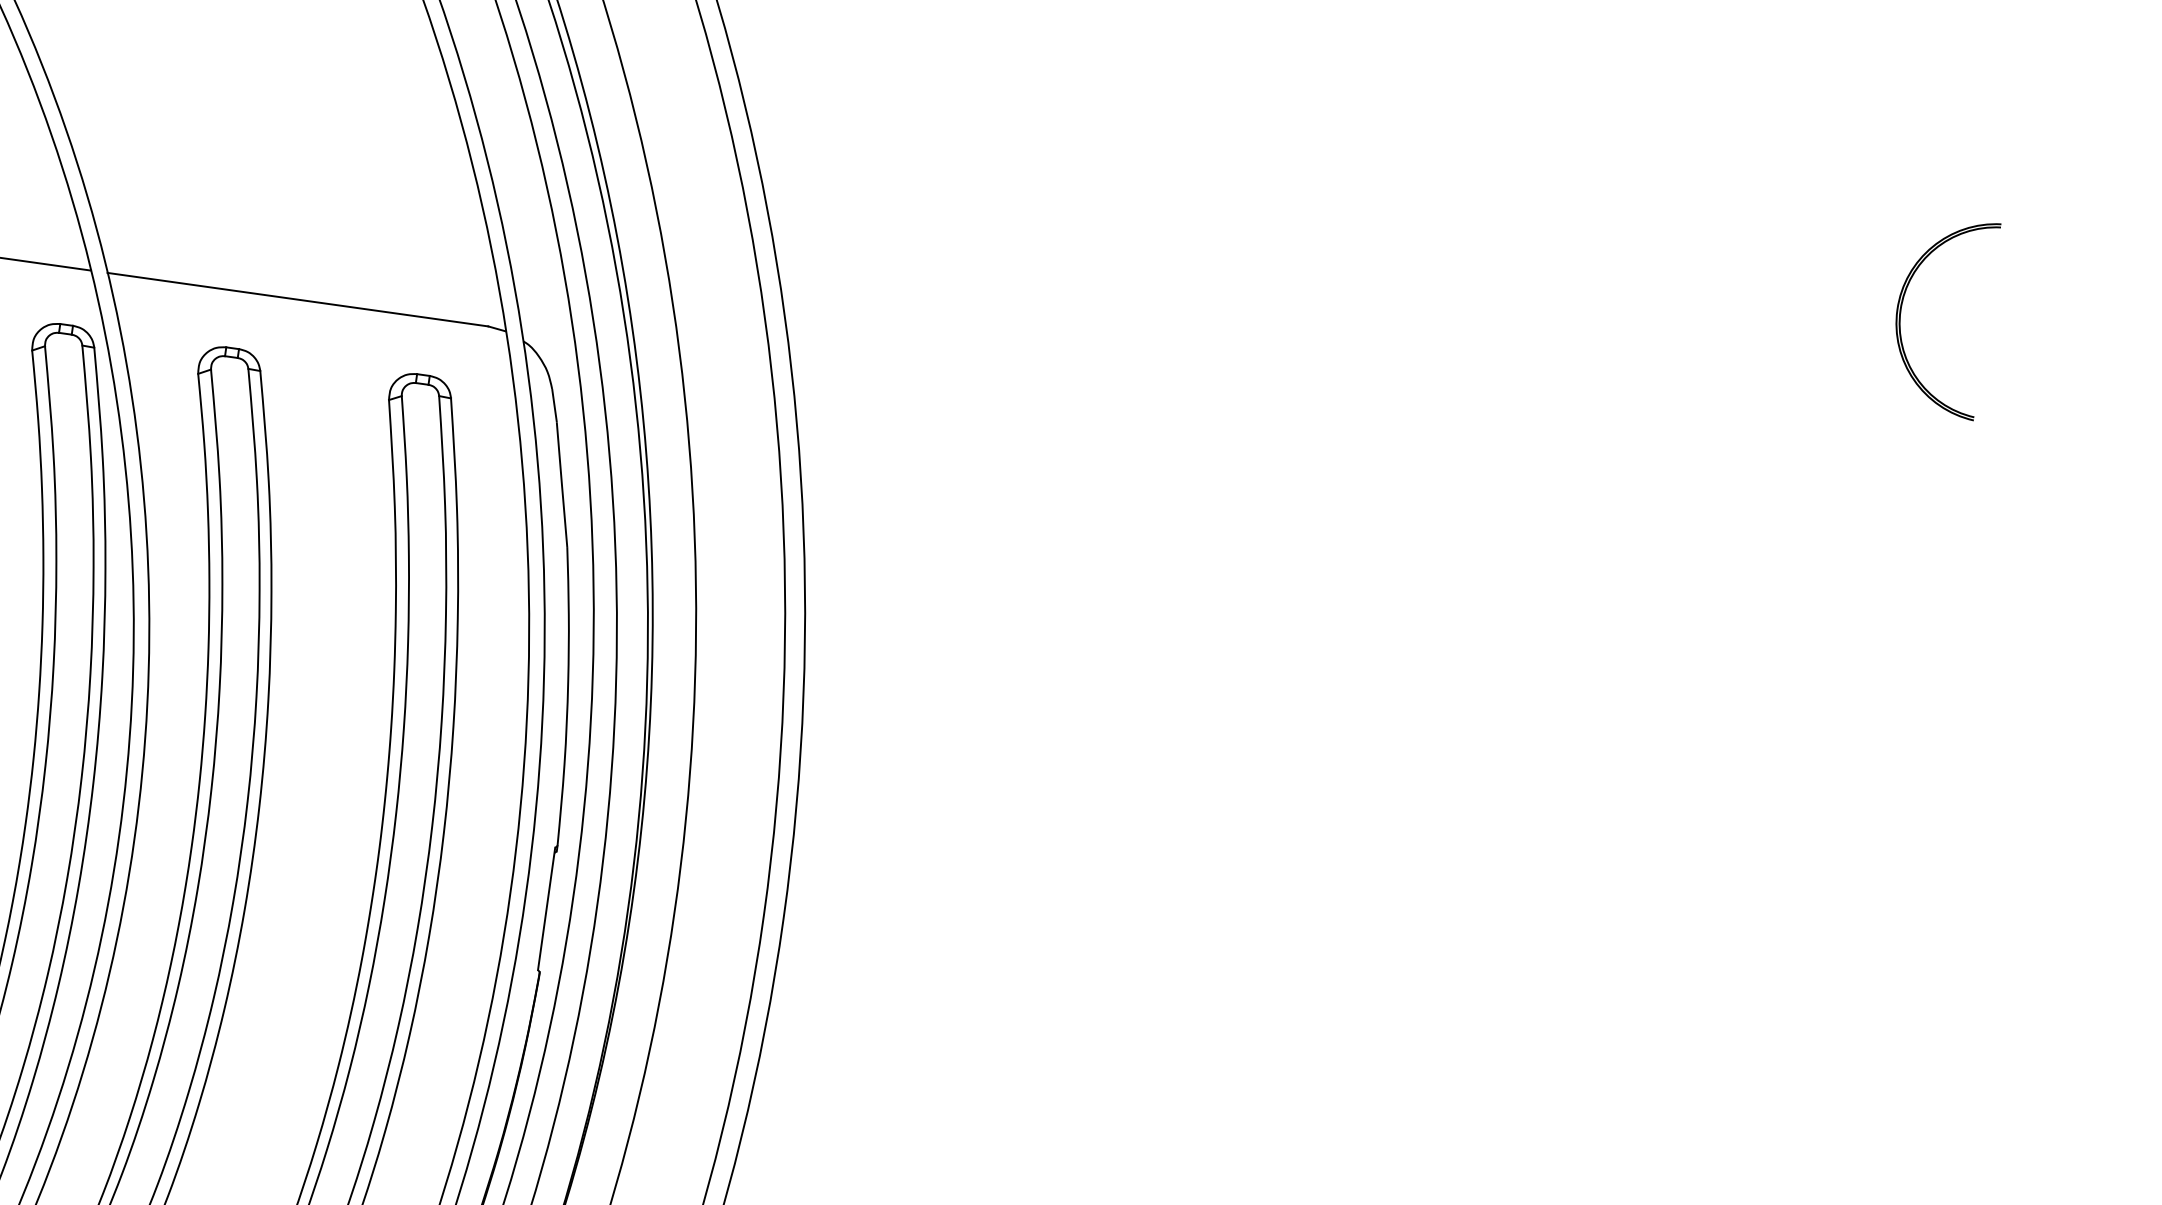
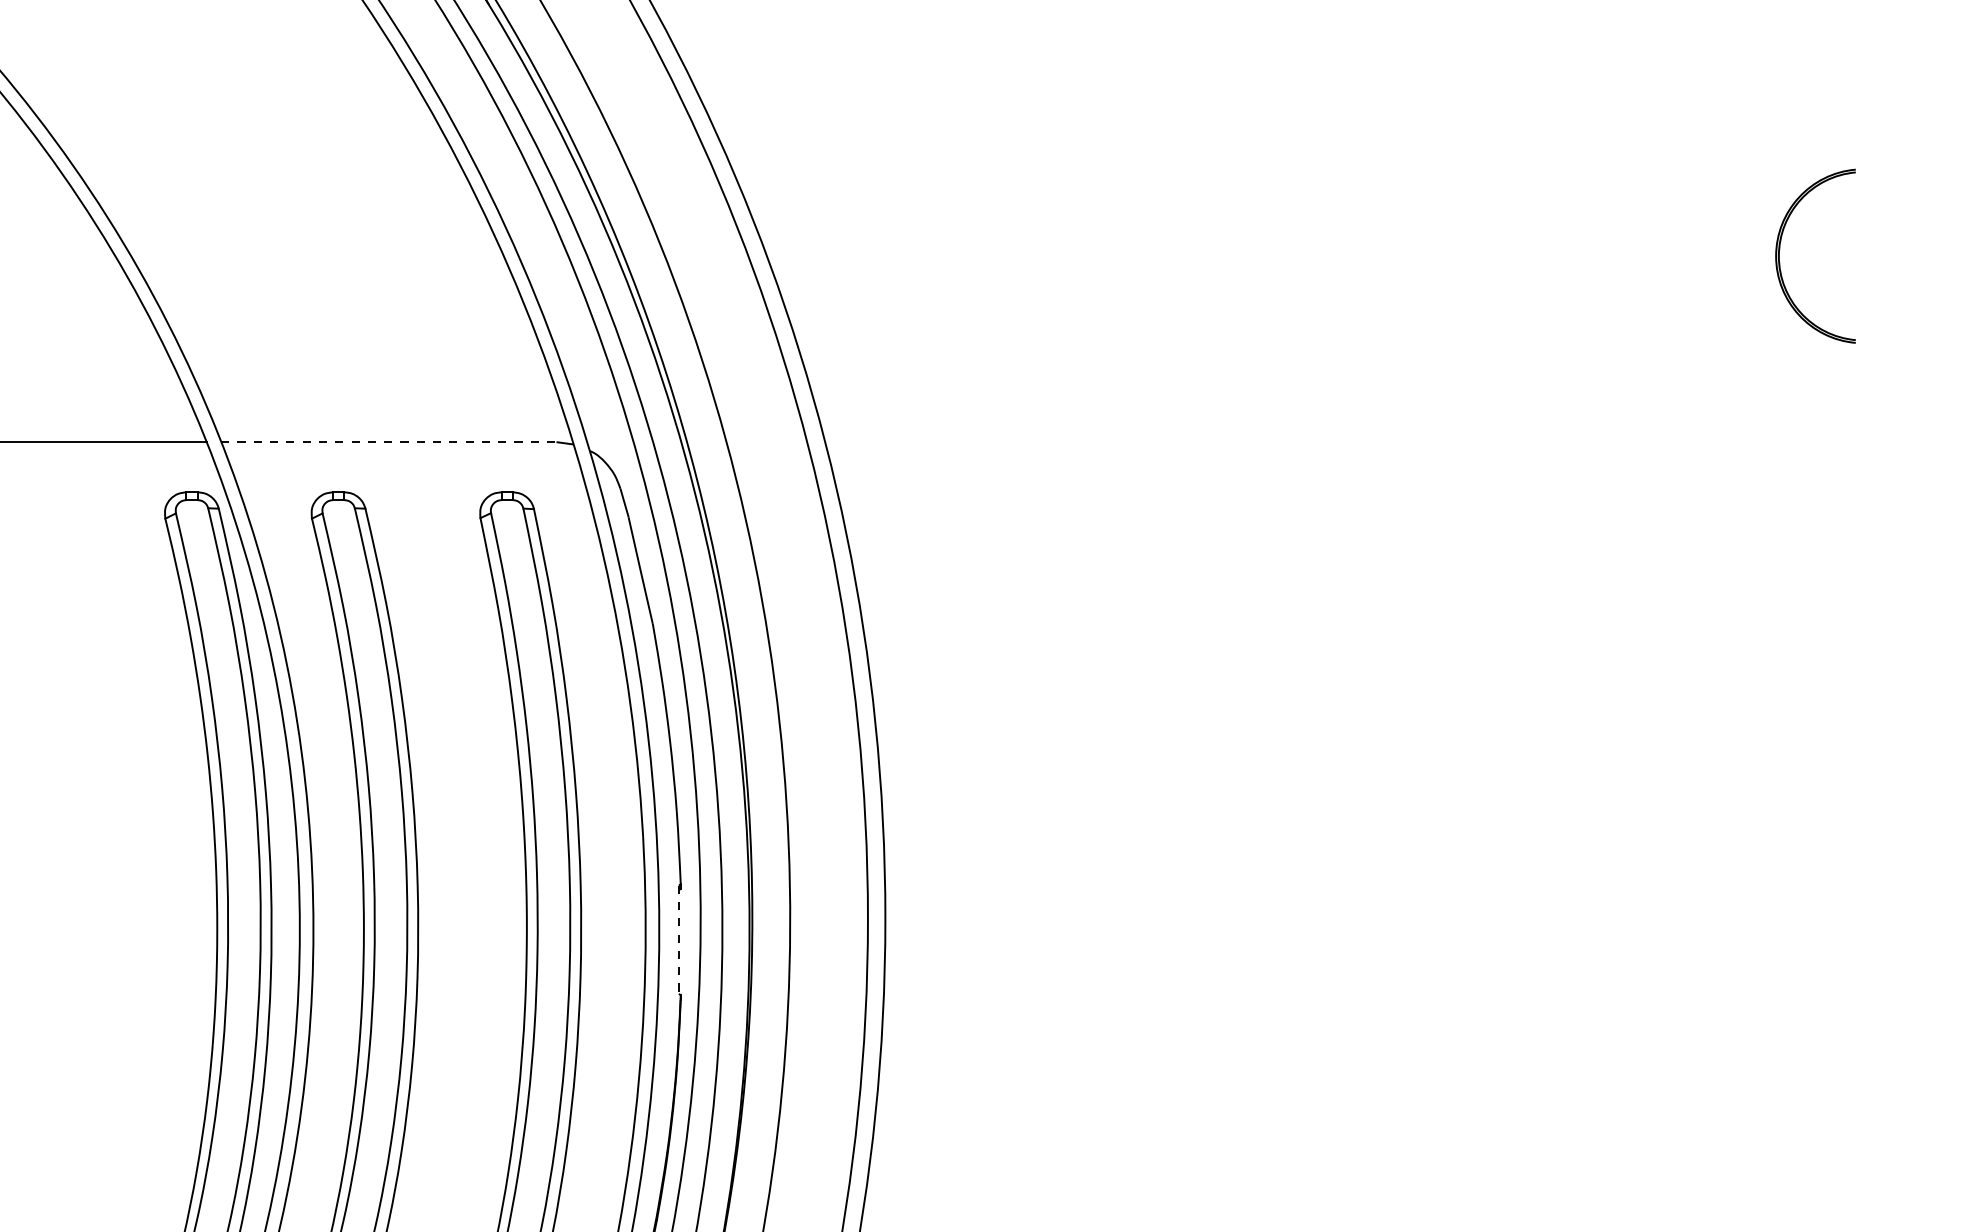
line: (298, 299) -> (389, 442), solid -> dashed
line: (546, 909) -> (678, 940), solid -> dashed

